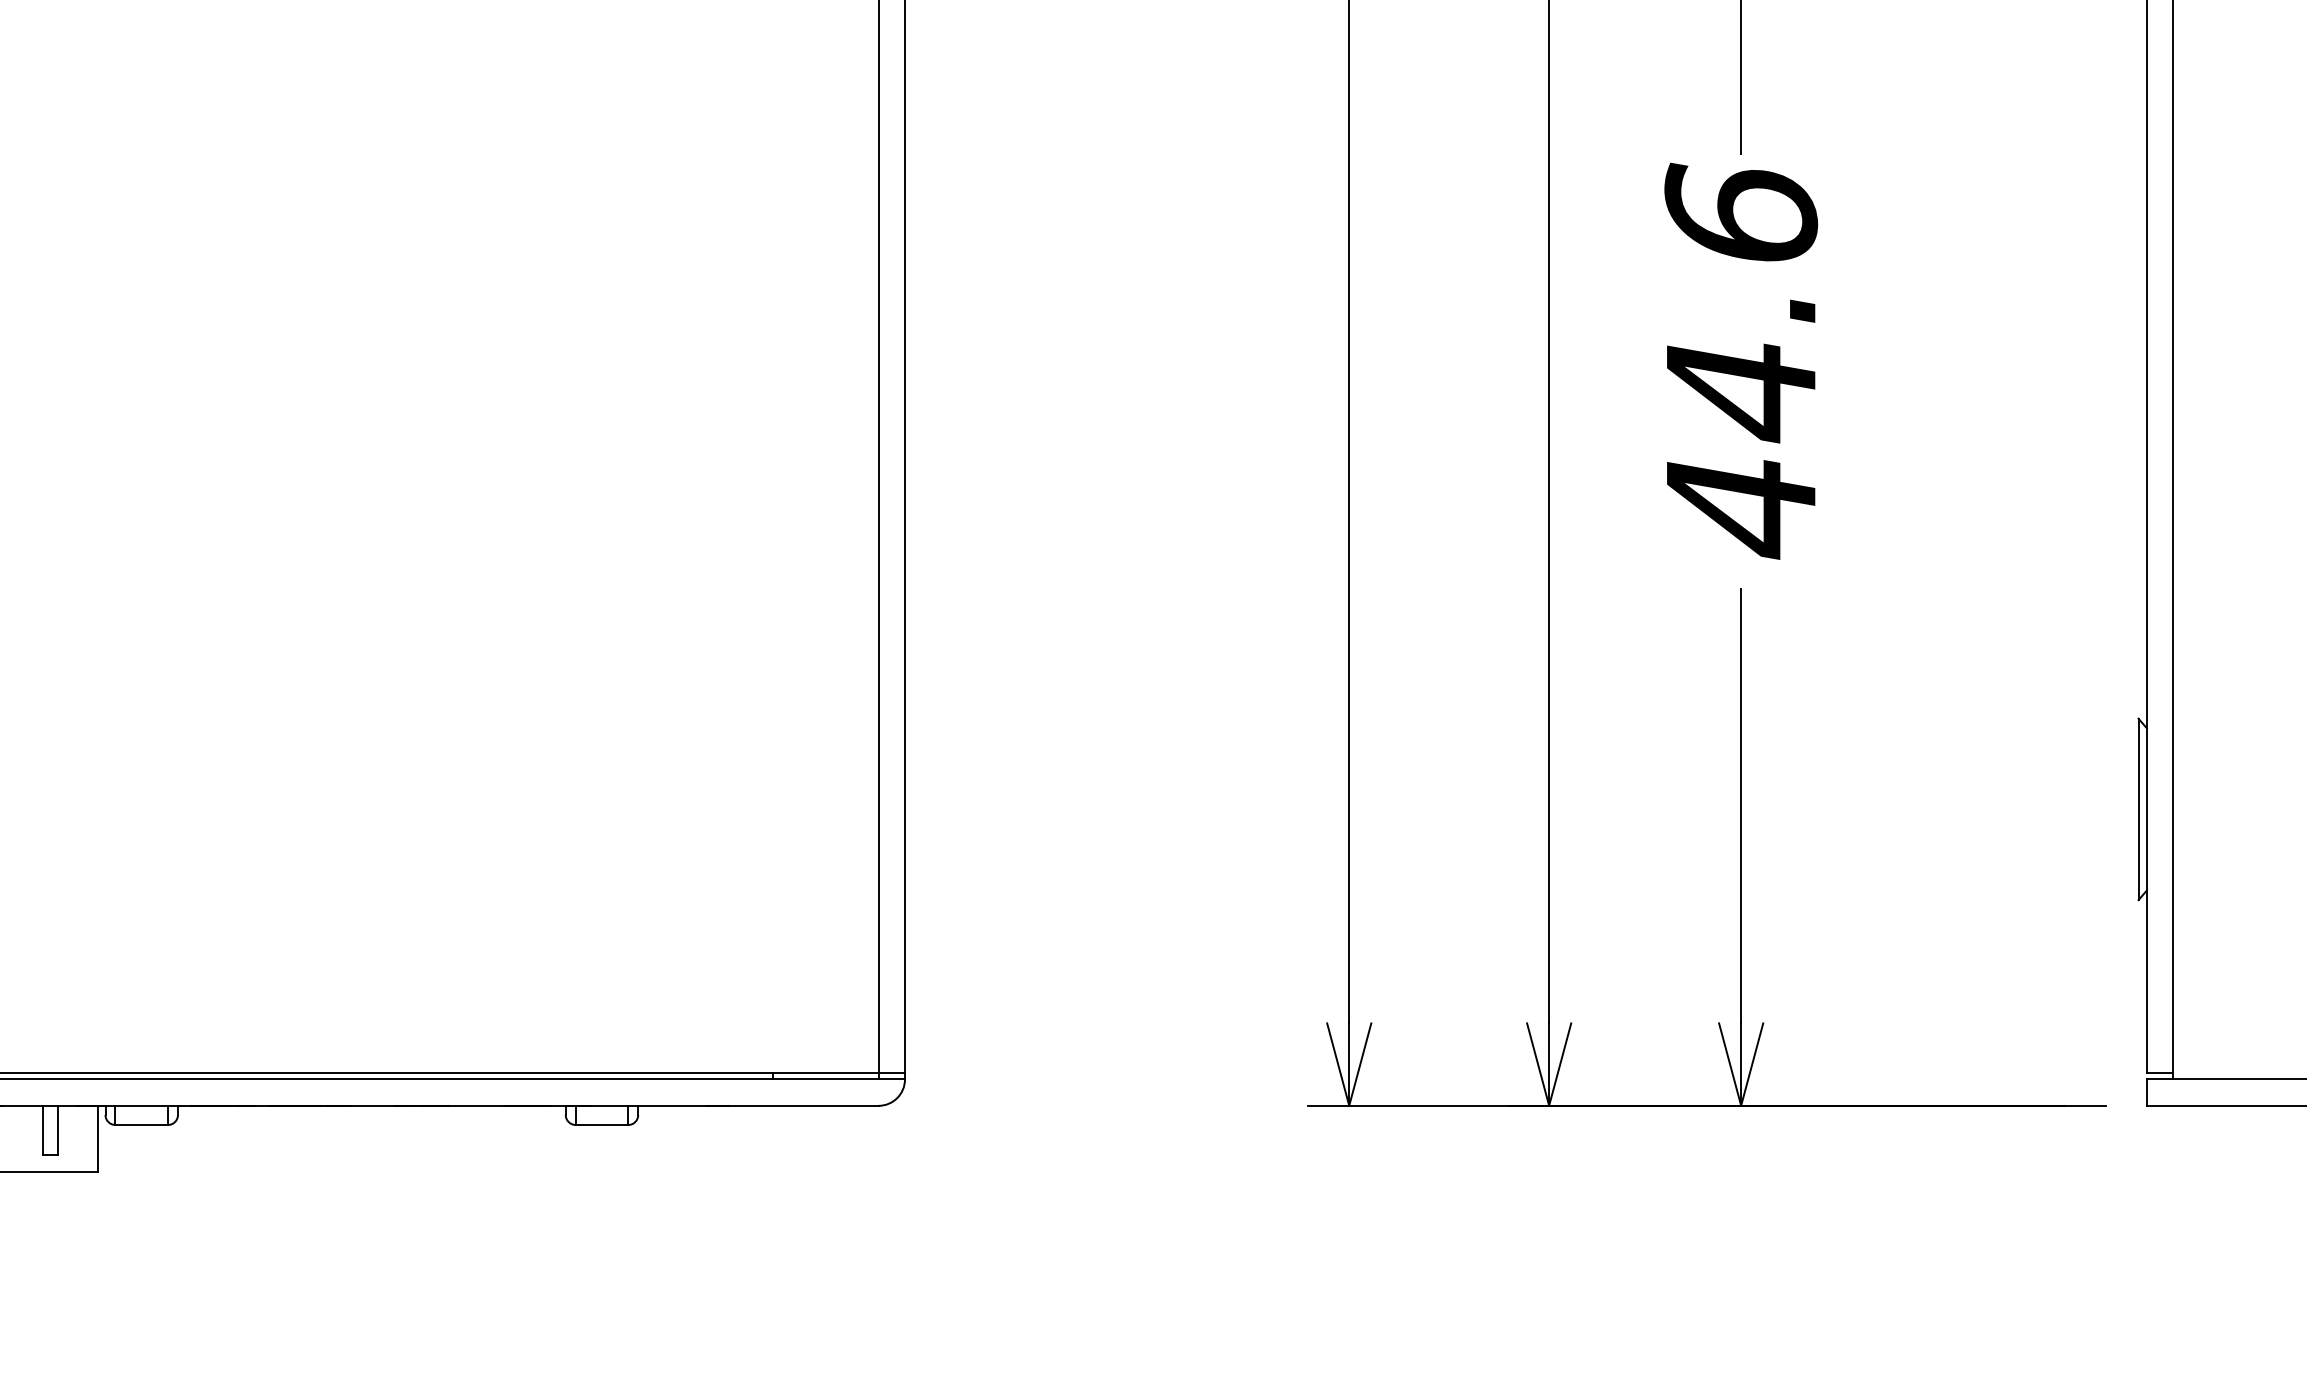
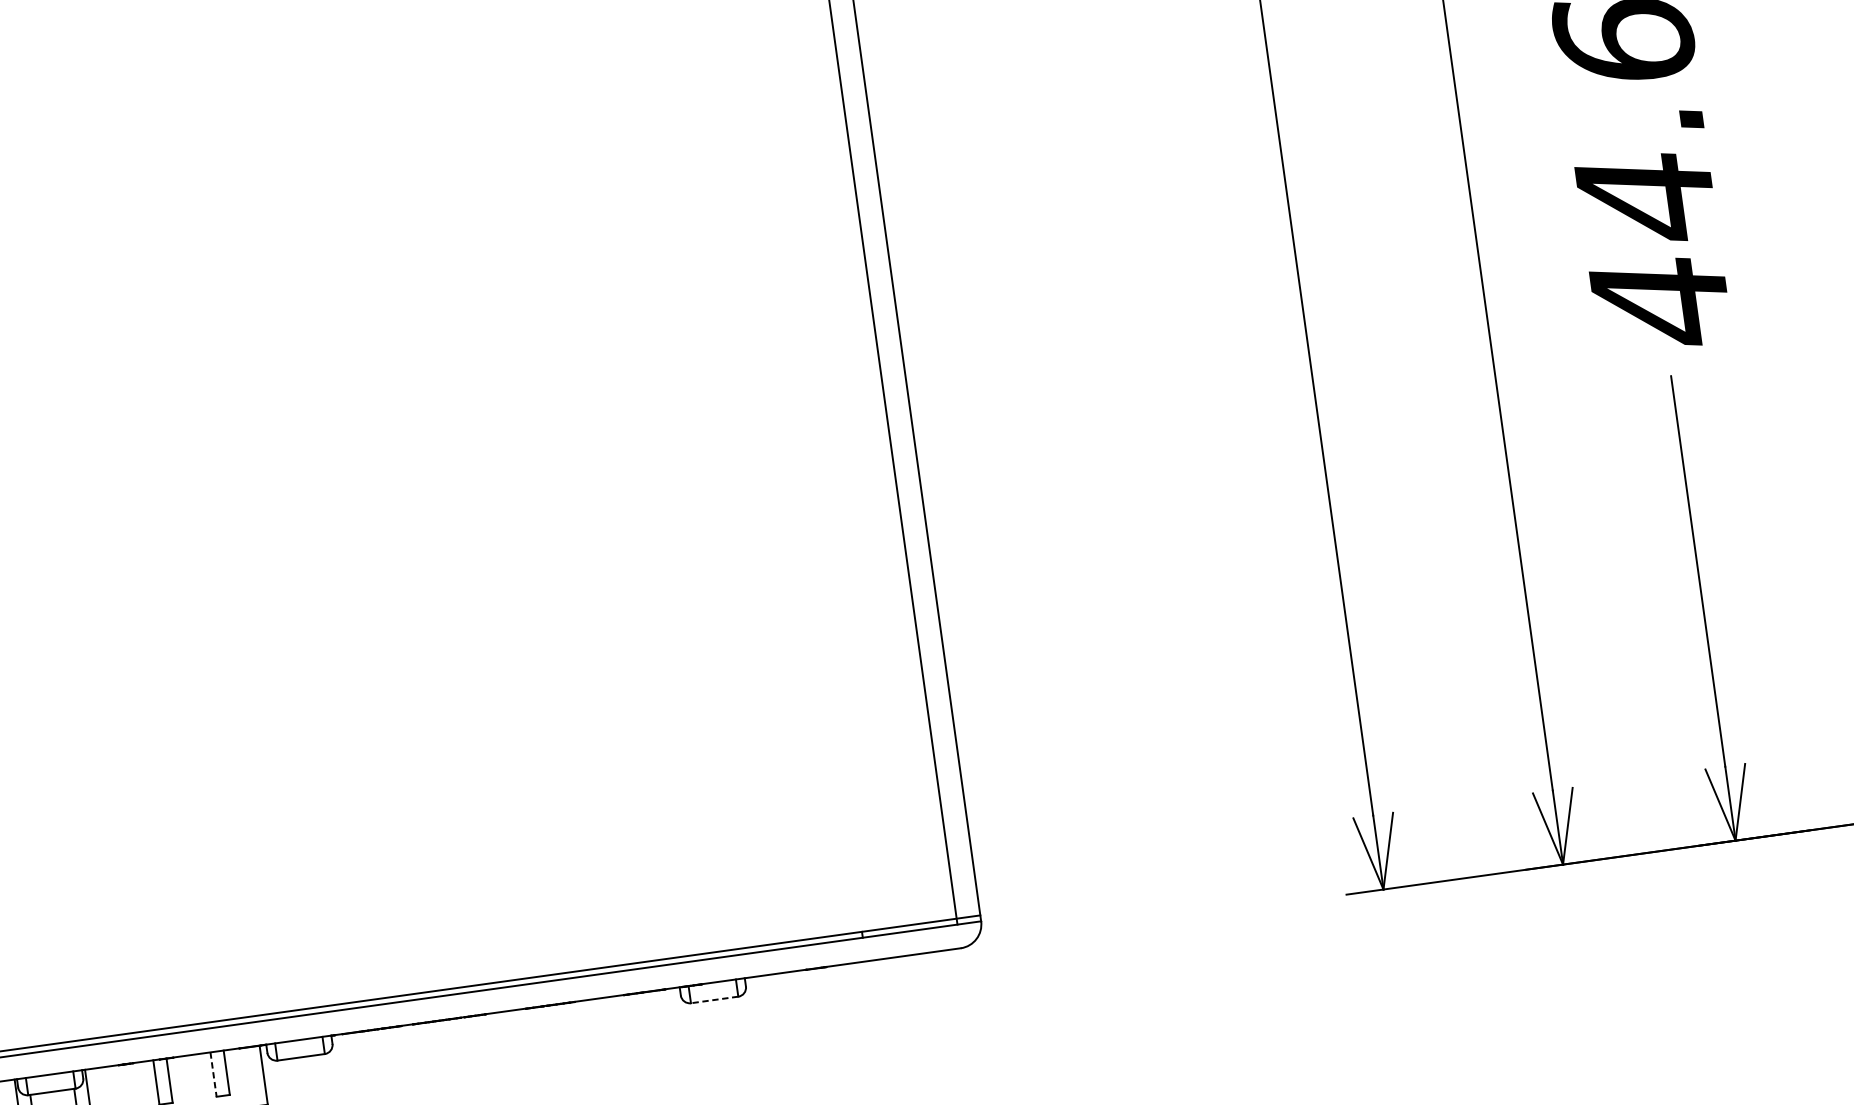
line: (601, 1124) -> (714, 999), solid -> dashed
line: (43, 1130) -> (213, 1074), solid -> dashed

